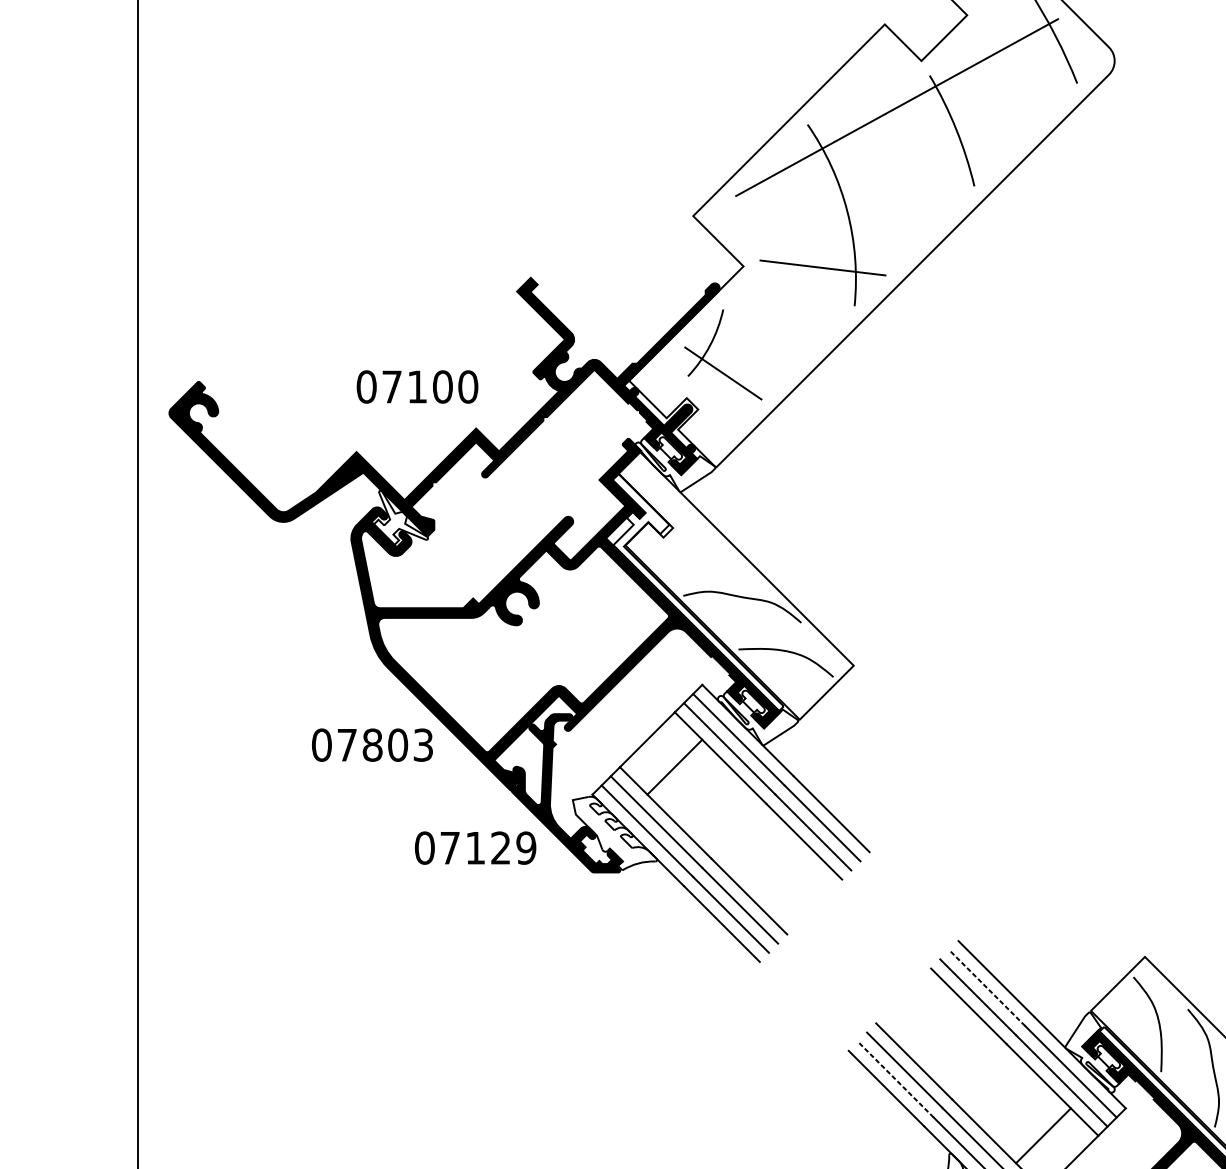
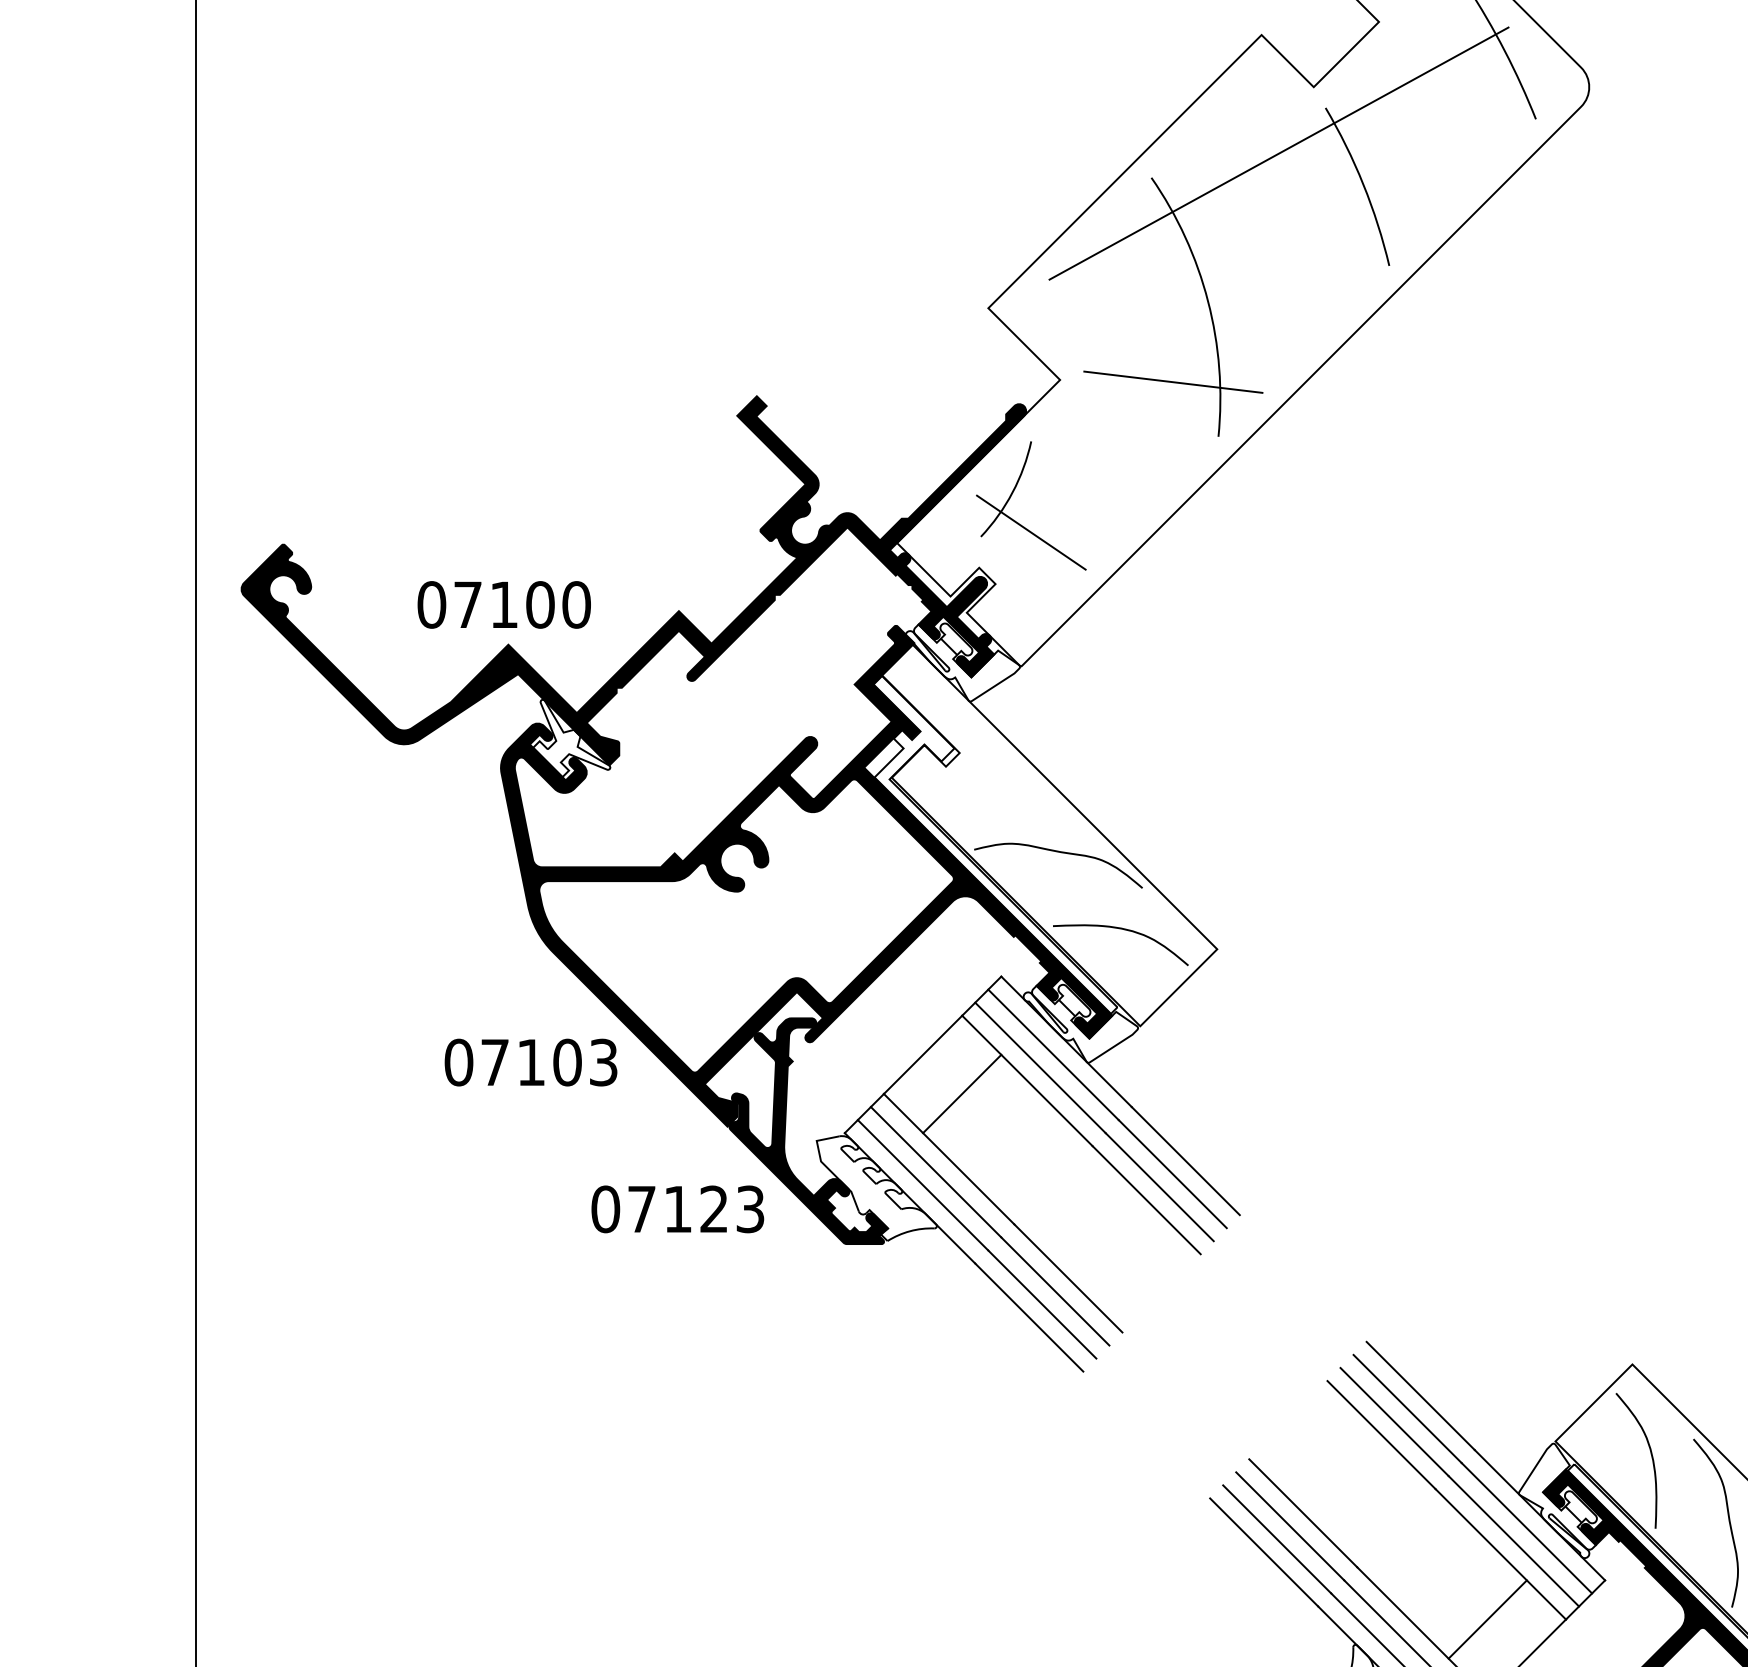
text: (416, 386) -> (503, 604), moved
text: (372, 745) -> (531, 1062), 07803 -> 07103
text: (526, 848) -> (750, 1209), 07129 -> 07123
line: (987, 987) -> (1407, 1408), dashed -> solid
line: (895, 1079) -> (1276, 1539), dashed -> solid

